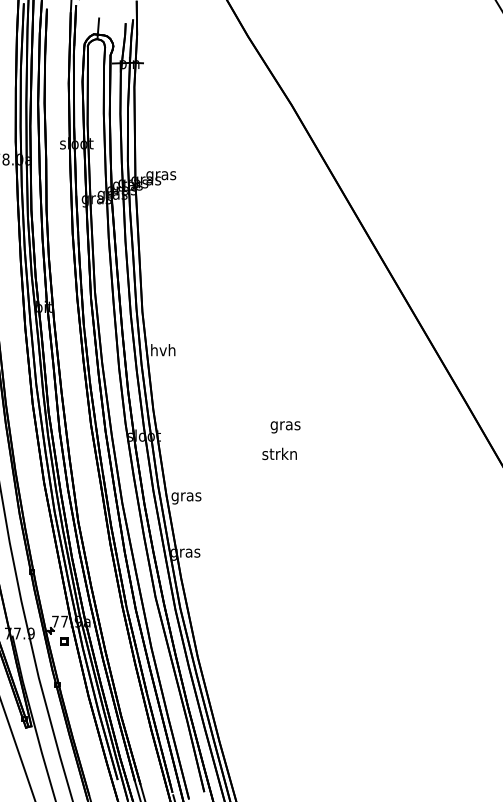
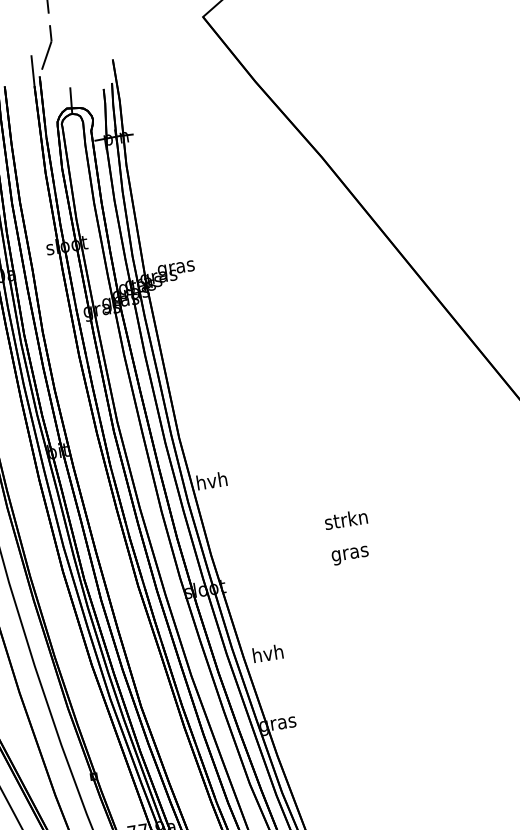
text: (285, 427) -> (350, 555), moved
text: (279, 453) -> (345, 519), moved
text: (186, 496) -> (268, 655), gras -> hvh

